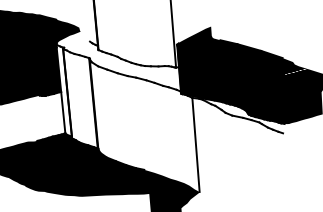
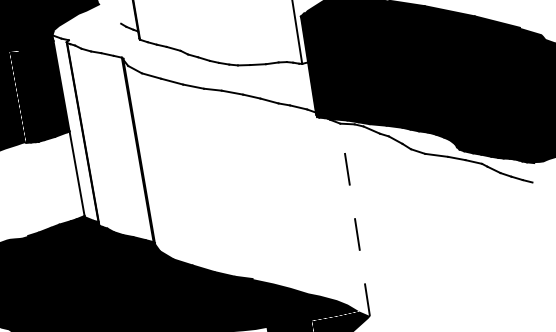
line: (195, 144) -> (354, 219), solid -> dashed

